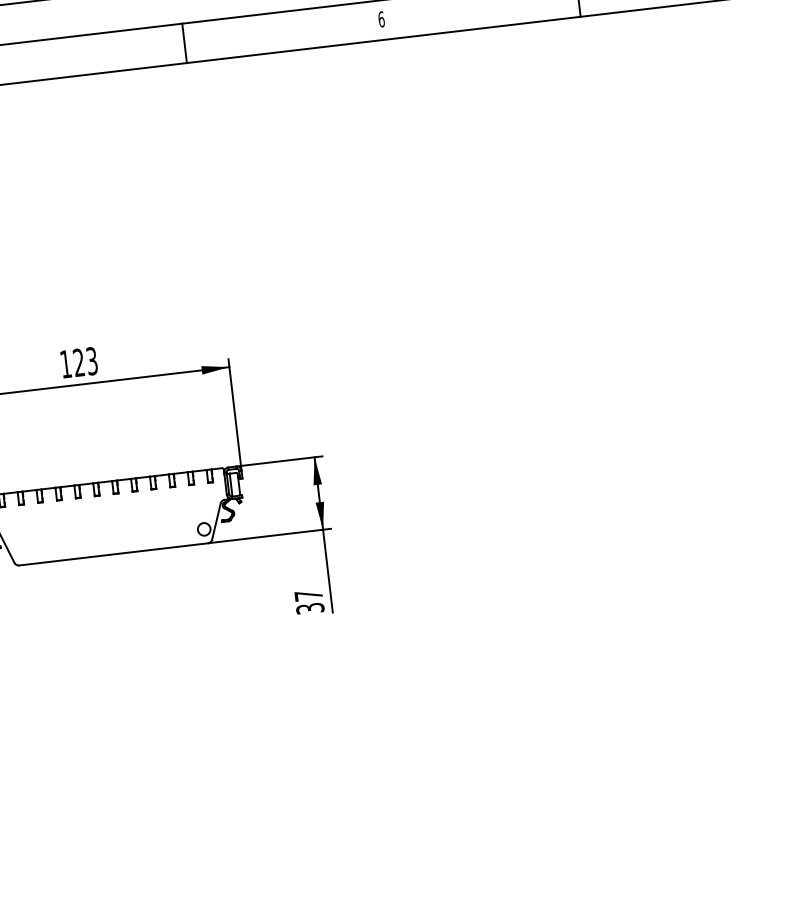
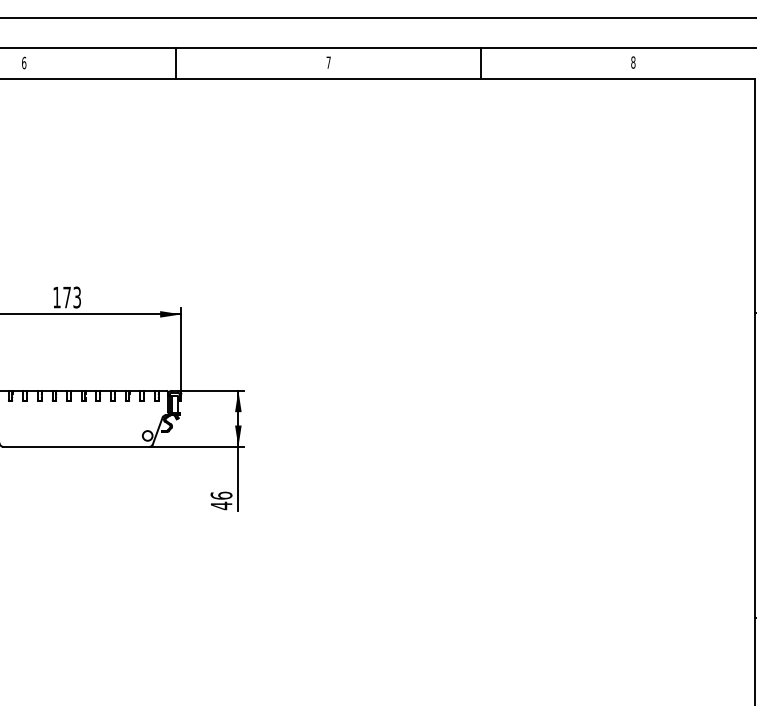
text: (381, 19) -> (328, 62), 6 -> 7
text: (78, 362) -> (66, 297), 123 -> 173
text: (309, 601) -> (221, 500), 37 -> 46

